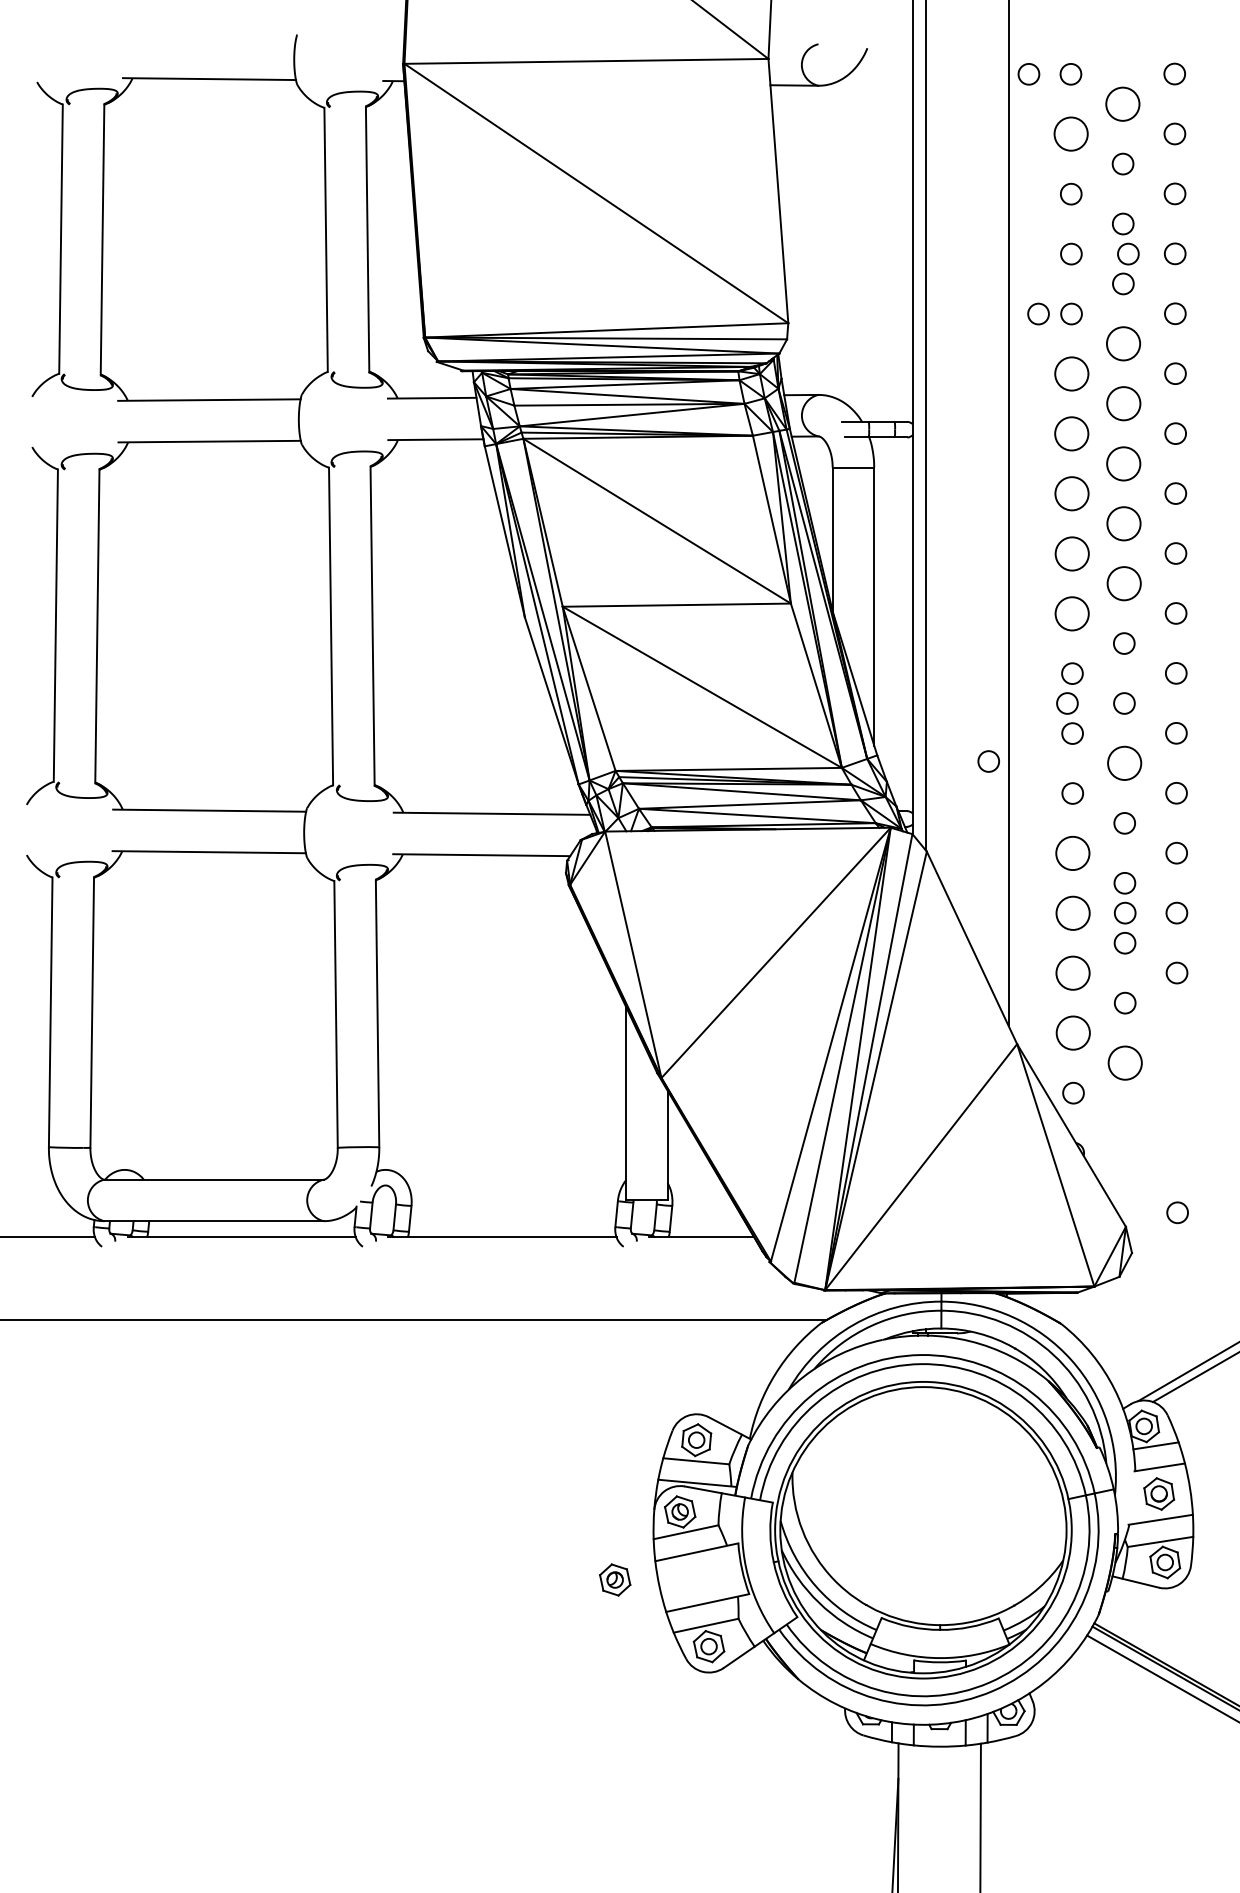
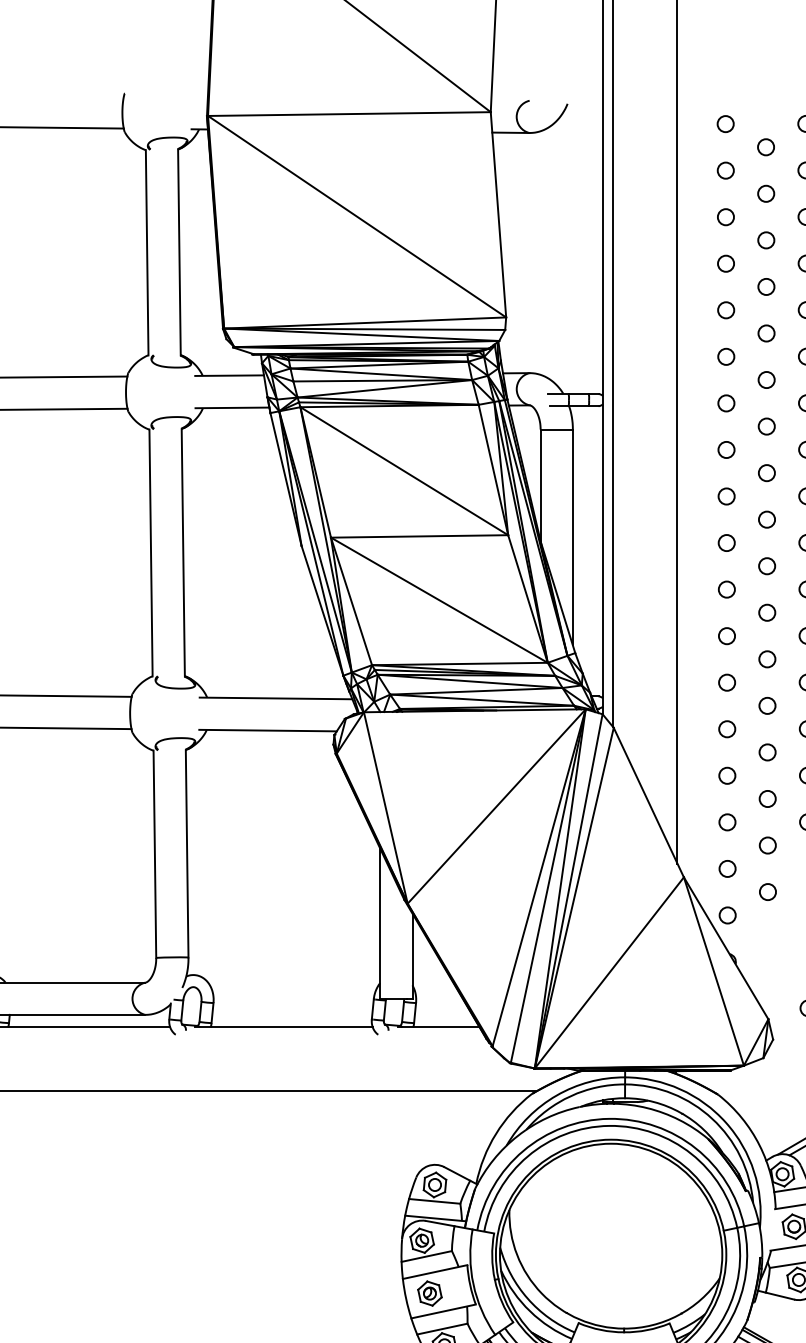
circle: (1028, 74) -> (692, 124), removed
circle: (1122, 103) -> (765, 146), size x0.62
circle: (1070, 134) -> (725, 170), size x0.62
circle: (1128, 253) -> (770, 263), removed
circle: (1038, 313) -> (700, 309), removed
circle: (1123, 343) -> (766, 333), size x0.62
circle: (1071, 373) -> (726, 356), size x0.62
circle: (1123, 403) -> (766, 379), size x0.62
circle: (1071, 433) -> (726, 403), size x0.62
circle: (1123, 463) -> (766, 426), size x0.62
circle: (1071, 493) -> (726, 449), size x0.62
circle: (1123, 523) -> (766, 472), size x0.62
circle: (1071, 553) -> (726, 496), size x0.62
circle: (1123, 583) -> (766, 519), size x0.62
circle: (1072, 613) -> (726, 542), size x0.62
circle: (1067, 703) -> (723, 612), removed
circle: (988, 761) -> (661, 657), removed
circle: (1124, 763) -> (767, 659), size x0.62
circle: (1072, 853) -> (726, 729), size x0.62
circle: (1125, 912) -> (768, 775), removed
circle: (1072, 913) -> (726, 775), size x0.62
circle: (1073, 973) -> (727, 822), size x0.62
circle: (1073, 1033) -> (727, 869), size x0.62
circle: (1125, 1062) -> (768, 891), size x0.62
part: (615, 1579) -> (430, 1293), moved

